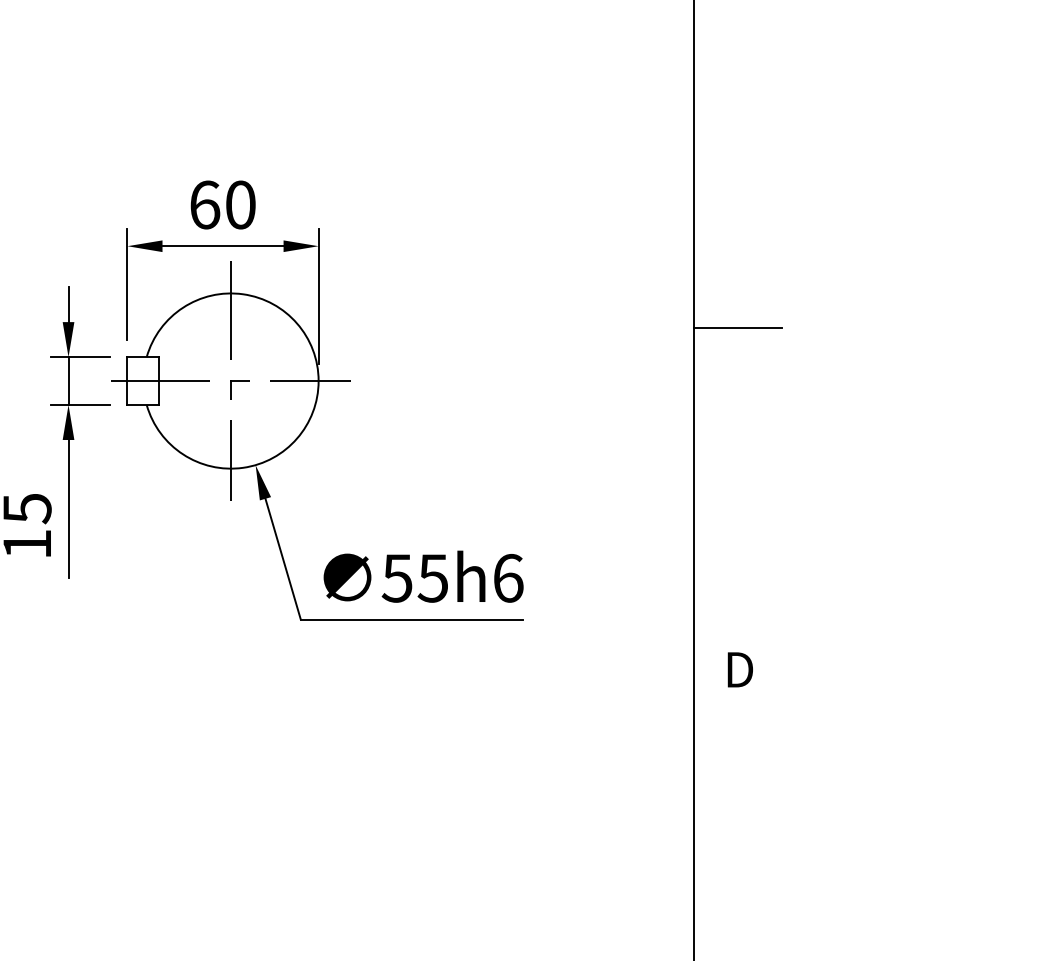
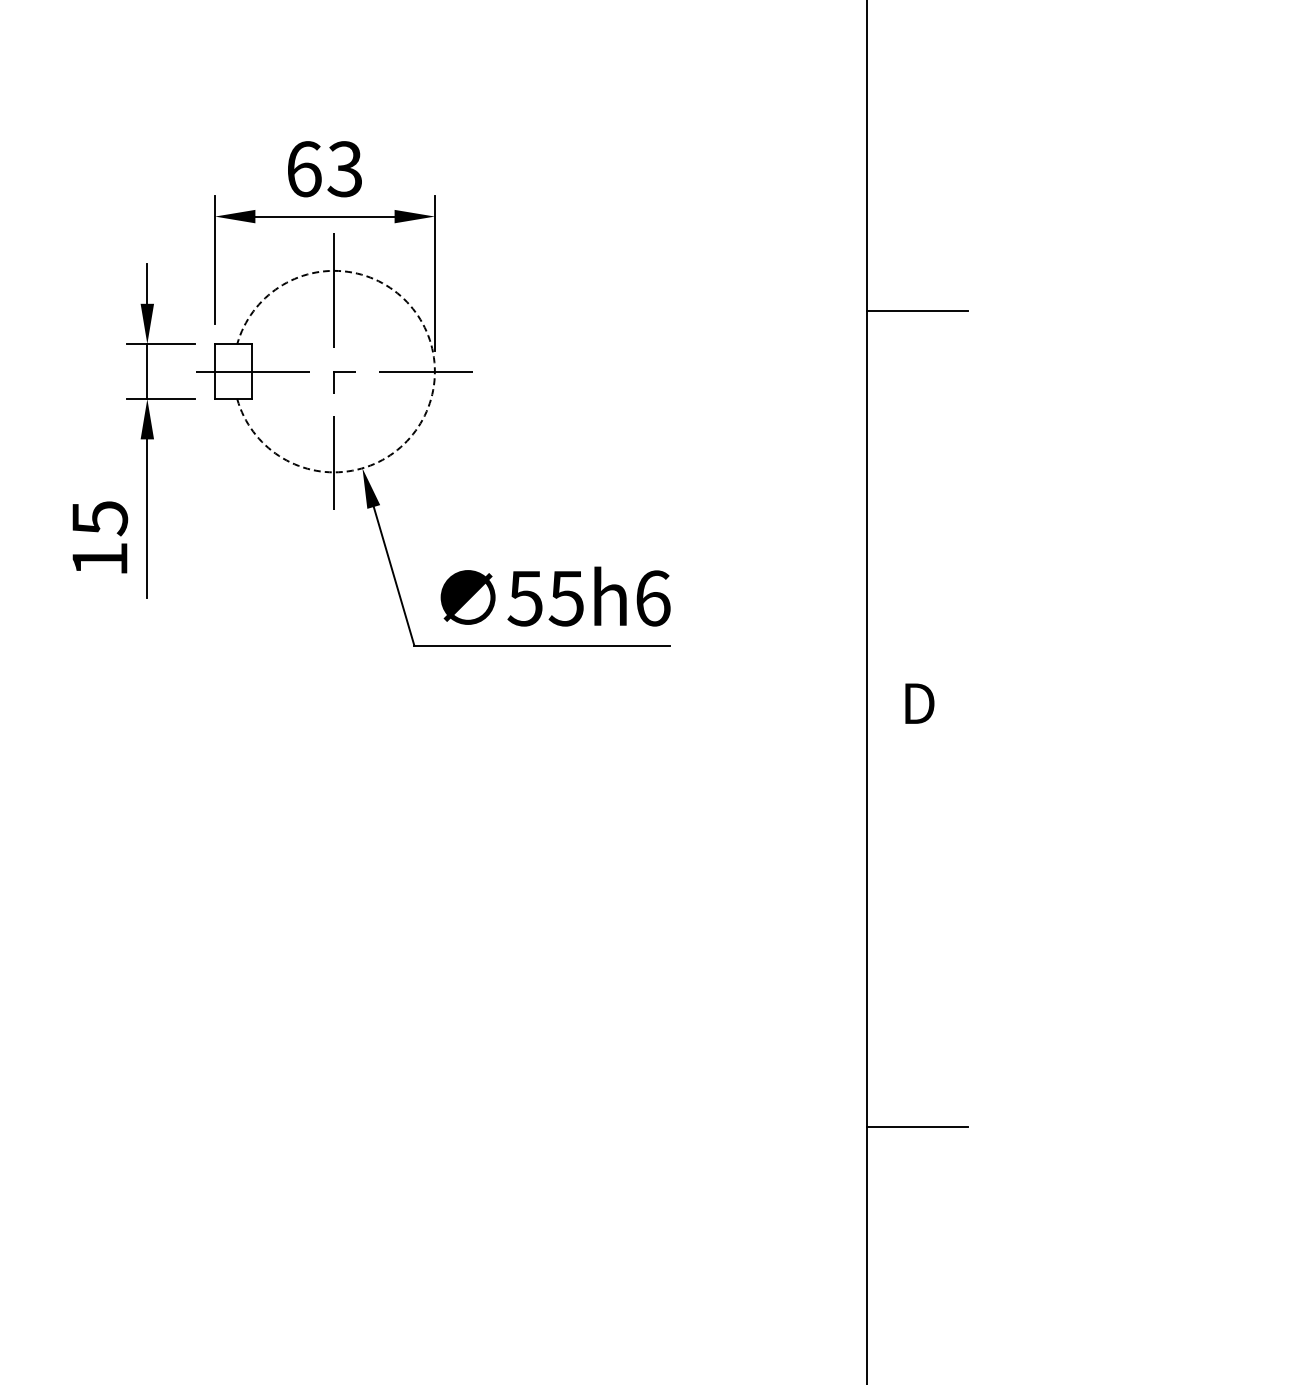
text: (239, 205) -> (344, 169), 60 -> 63
arc: (318, 380) -> (434, 371), solid -> dashed

